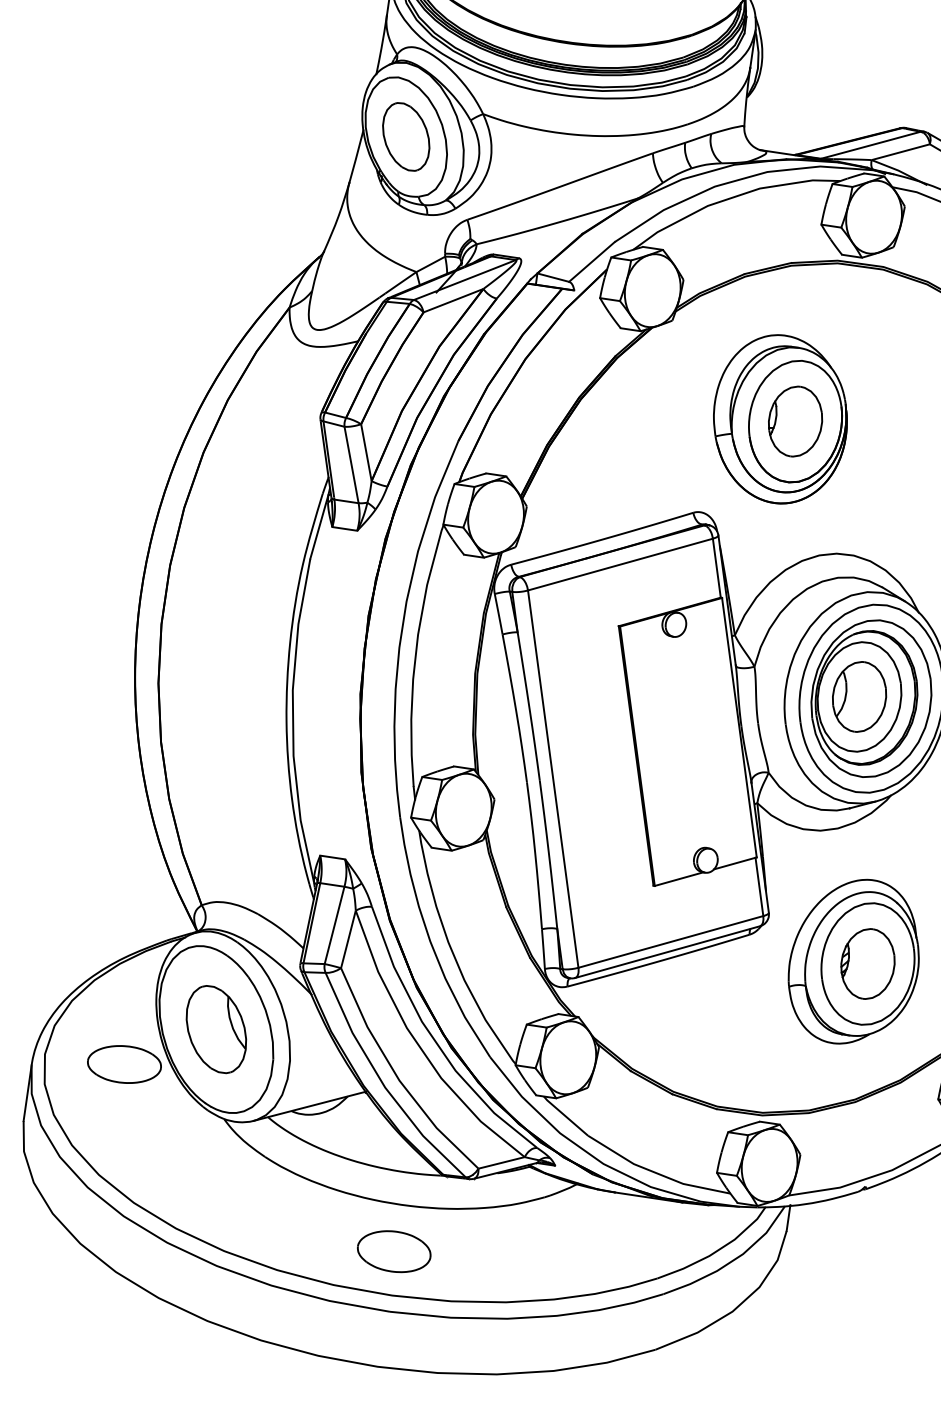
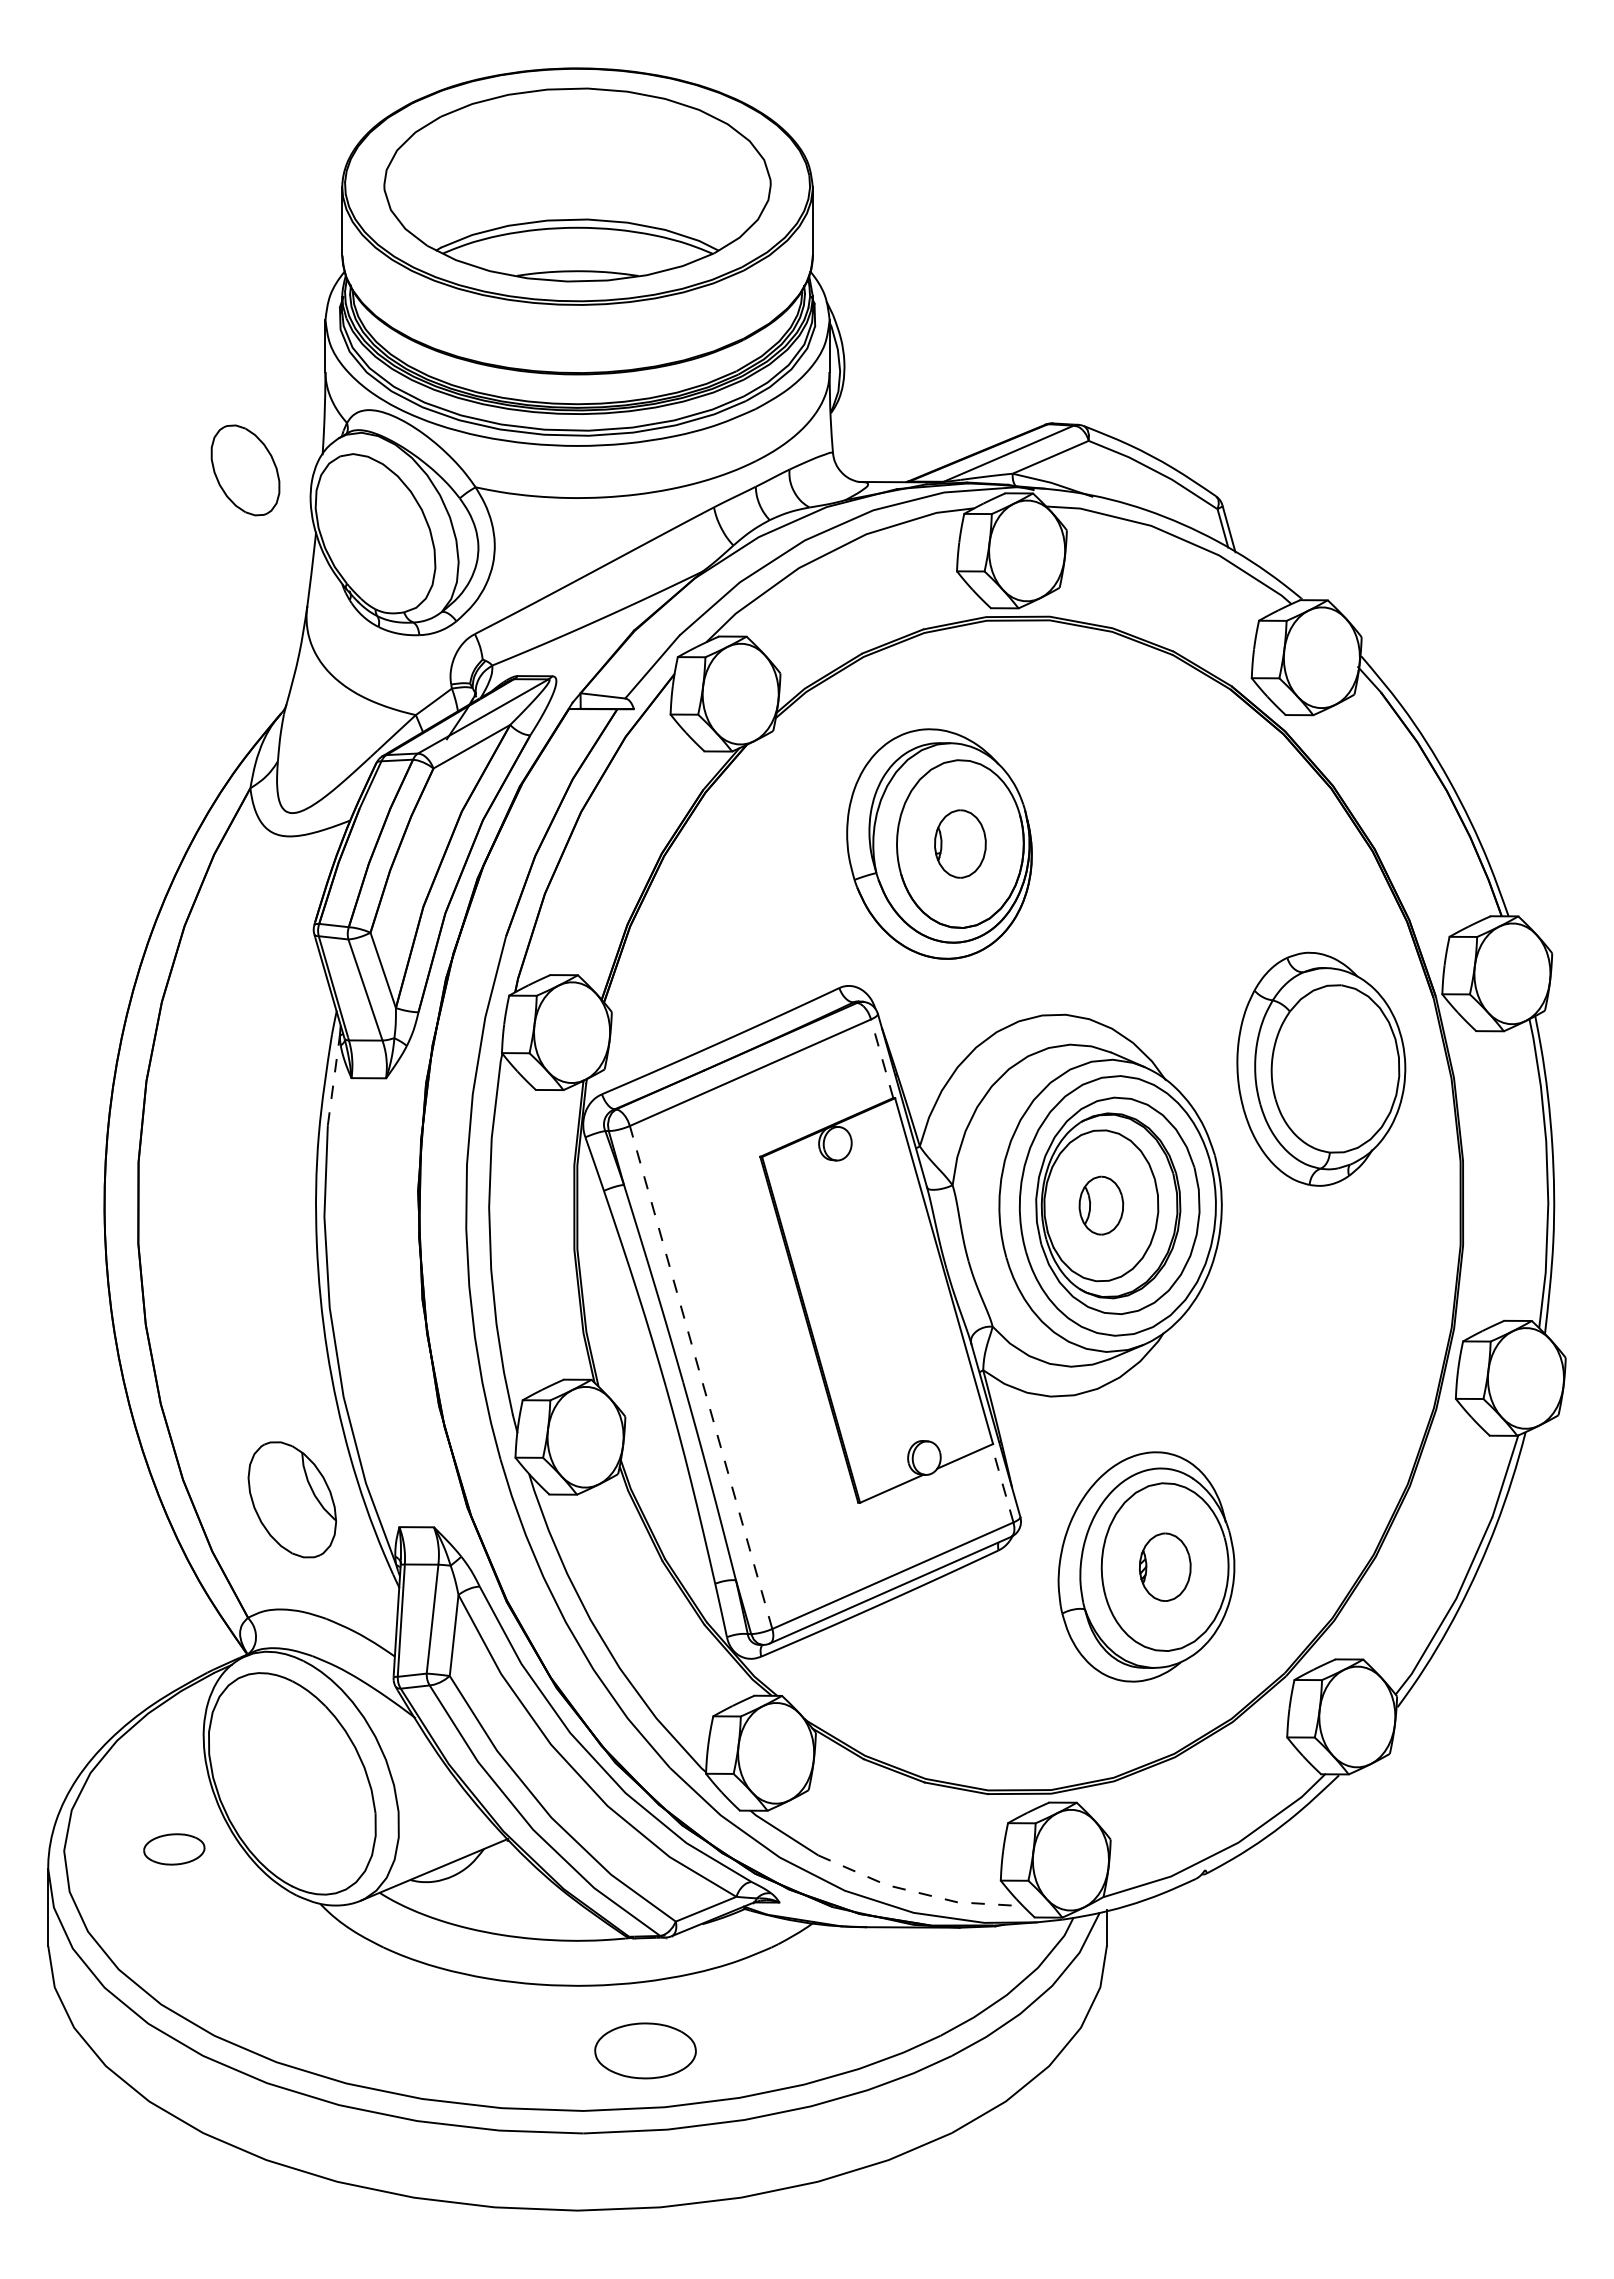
part: (406, 136) -> (245, 470), moved
part: (795, 421) -> (960, 843), size x0.7
line: (319, 526) -> (333, 1080), solid -> dashed
line: (717, 568) -> (882, 1058), solid -> dashed
part: (859, 696) -> (1101, 1205), size x0.6
line: (552, 779) -> (700, 1377), solid -> dashed
line: (759, 886) -> (1002, 1483), solid -> dashed
part: (868, 964) -> (1165, 1567), size x0.7
part: (216, 1029) -> (292, 1499), moved
part: (124, 1064) -> (174, 1849), size x0.6
line: (655, 1172) -> (917, 1892), solid -> dashed
part: (394, 1251) -> (645, 2050), moved

